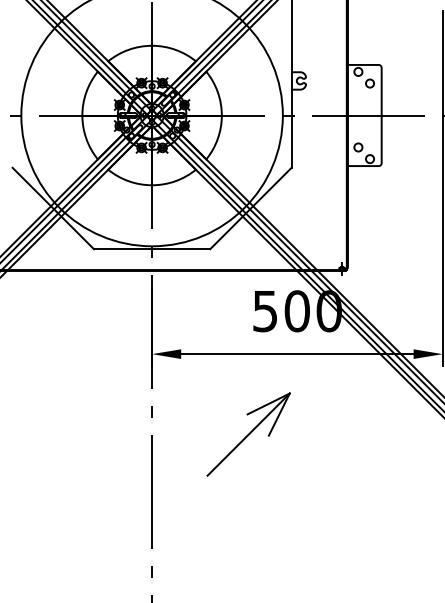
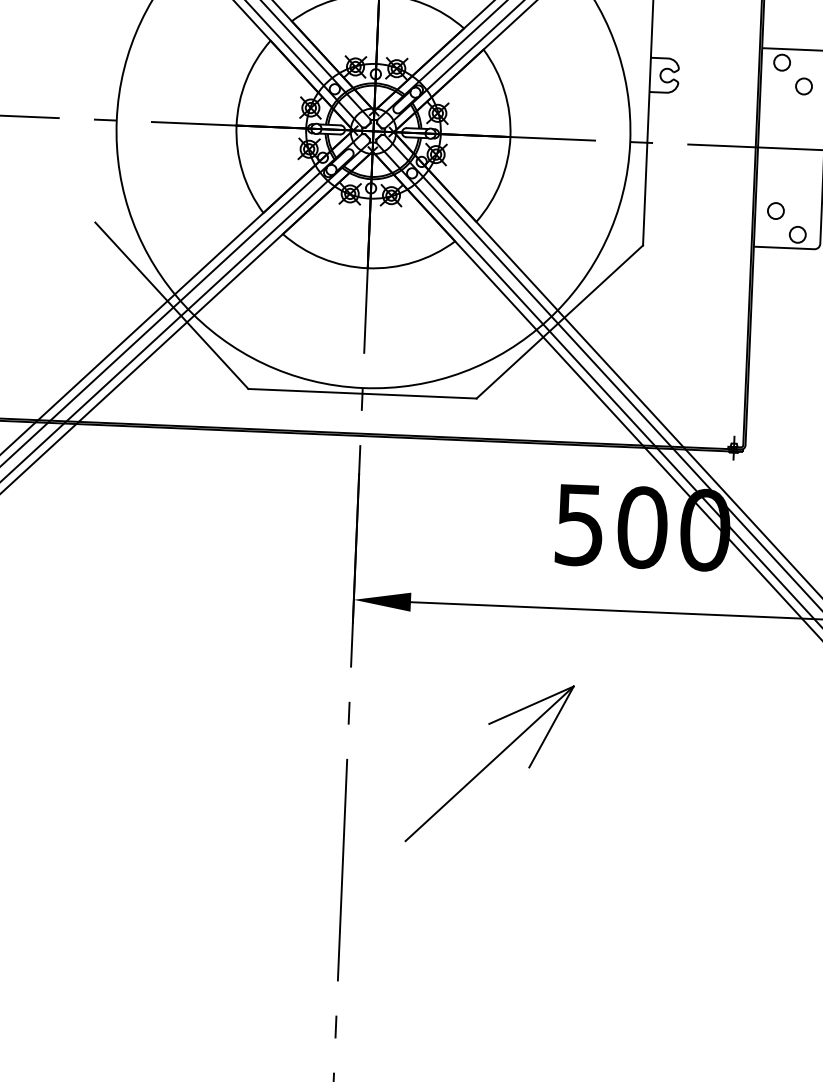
part: (248, 434) -> (489, 763), moved

